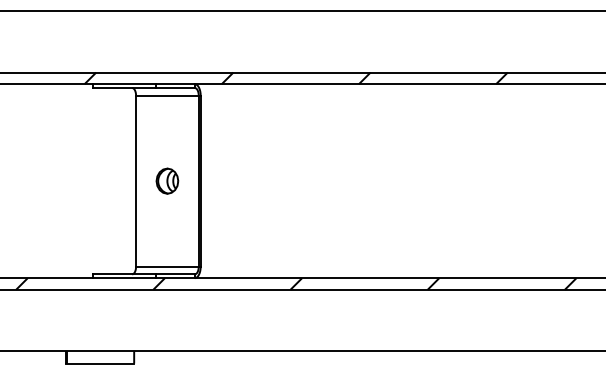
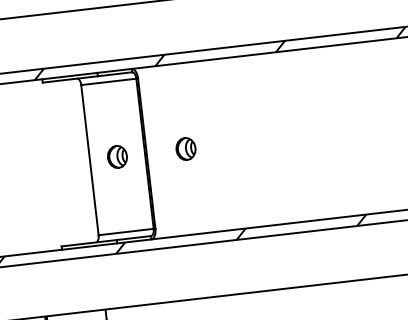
part: (245, 180) -> (186, 148), added

